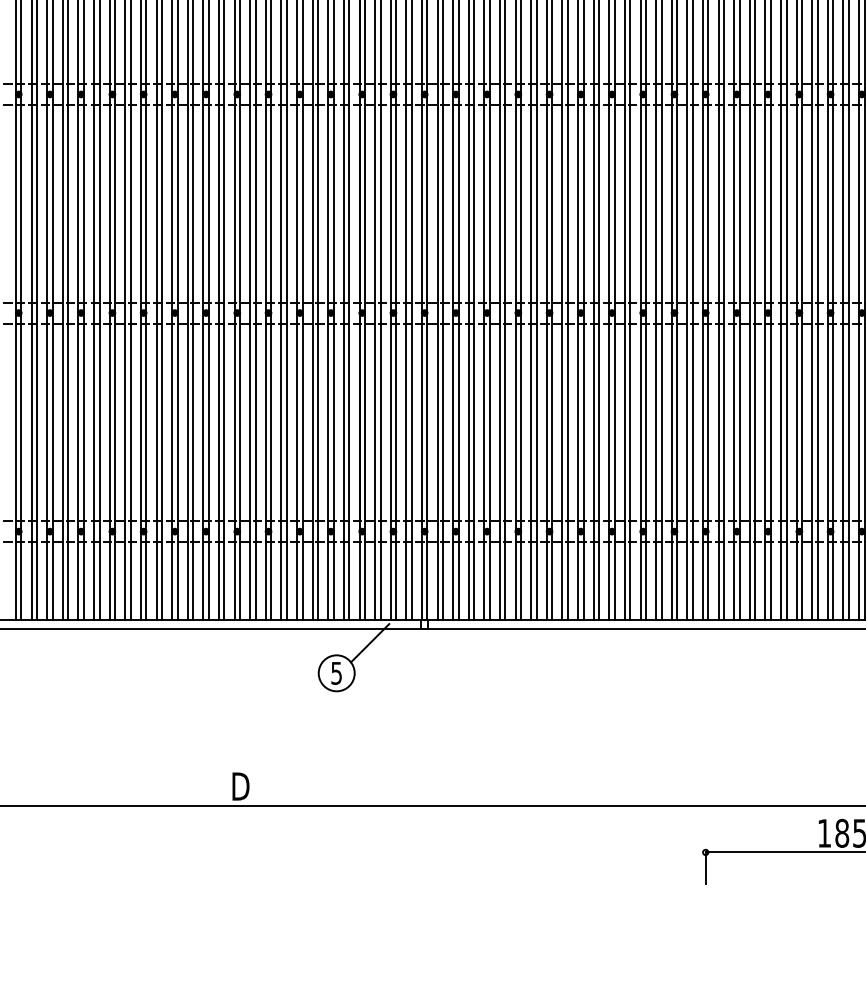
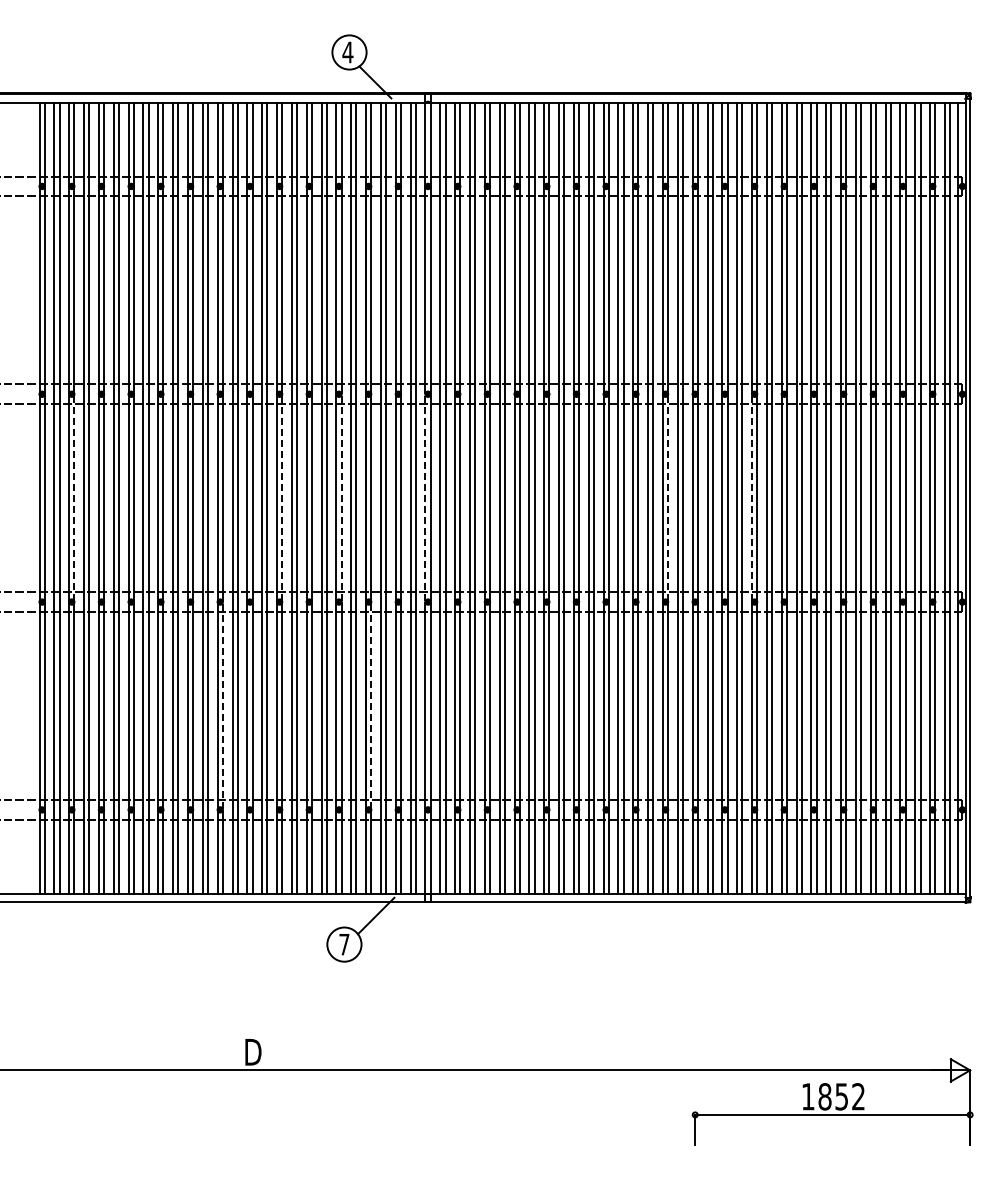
line: (52, 203) -> (74, 497), solid -> dashed
line: (271, 203) -> (282, 497), solid -> dashed
line: (333, 203) -> (341, 497), solid -> dashed
line: (421, 203) -> (425, 497), solid -> dashed
line: (677, 203) -> (668, 497), solid -> dashed
line: (765, 203) -> (752, 497), solid -> dashed
line: (208, 421) -> (222, 705), solid -> dashed
line: (365, 421) -> (371, 705), solid -> dashed
text: (336, 673) -> (344, 944), 5 -> 7

